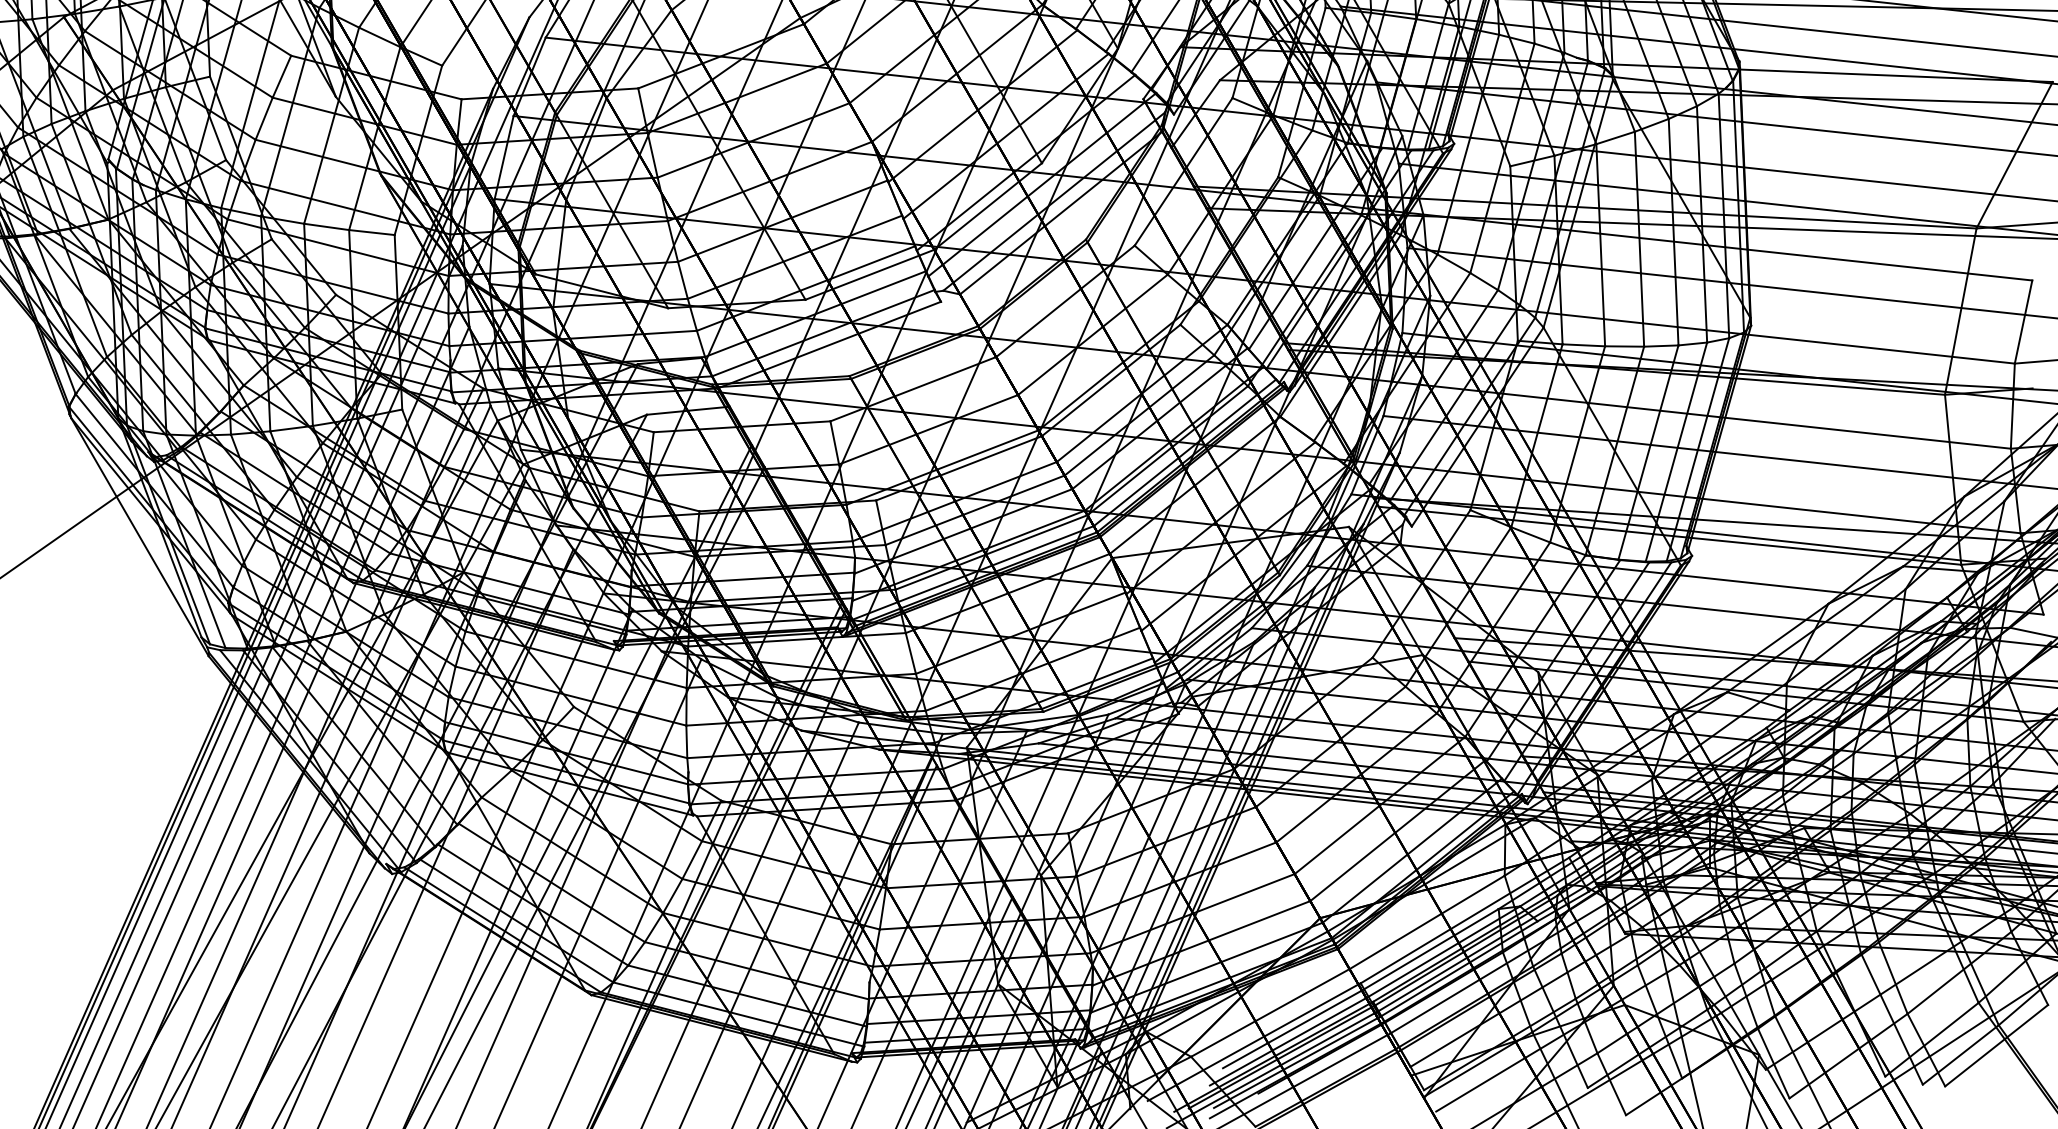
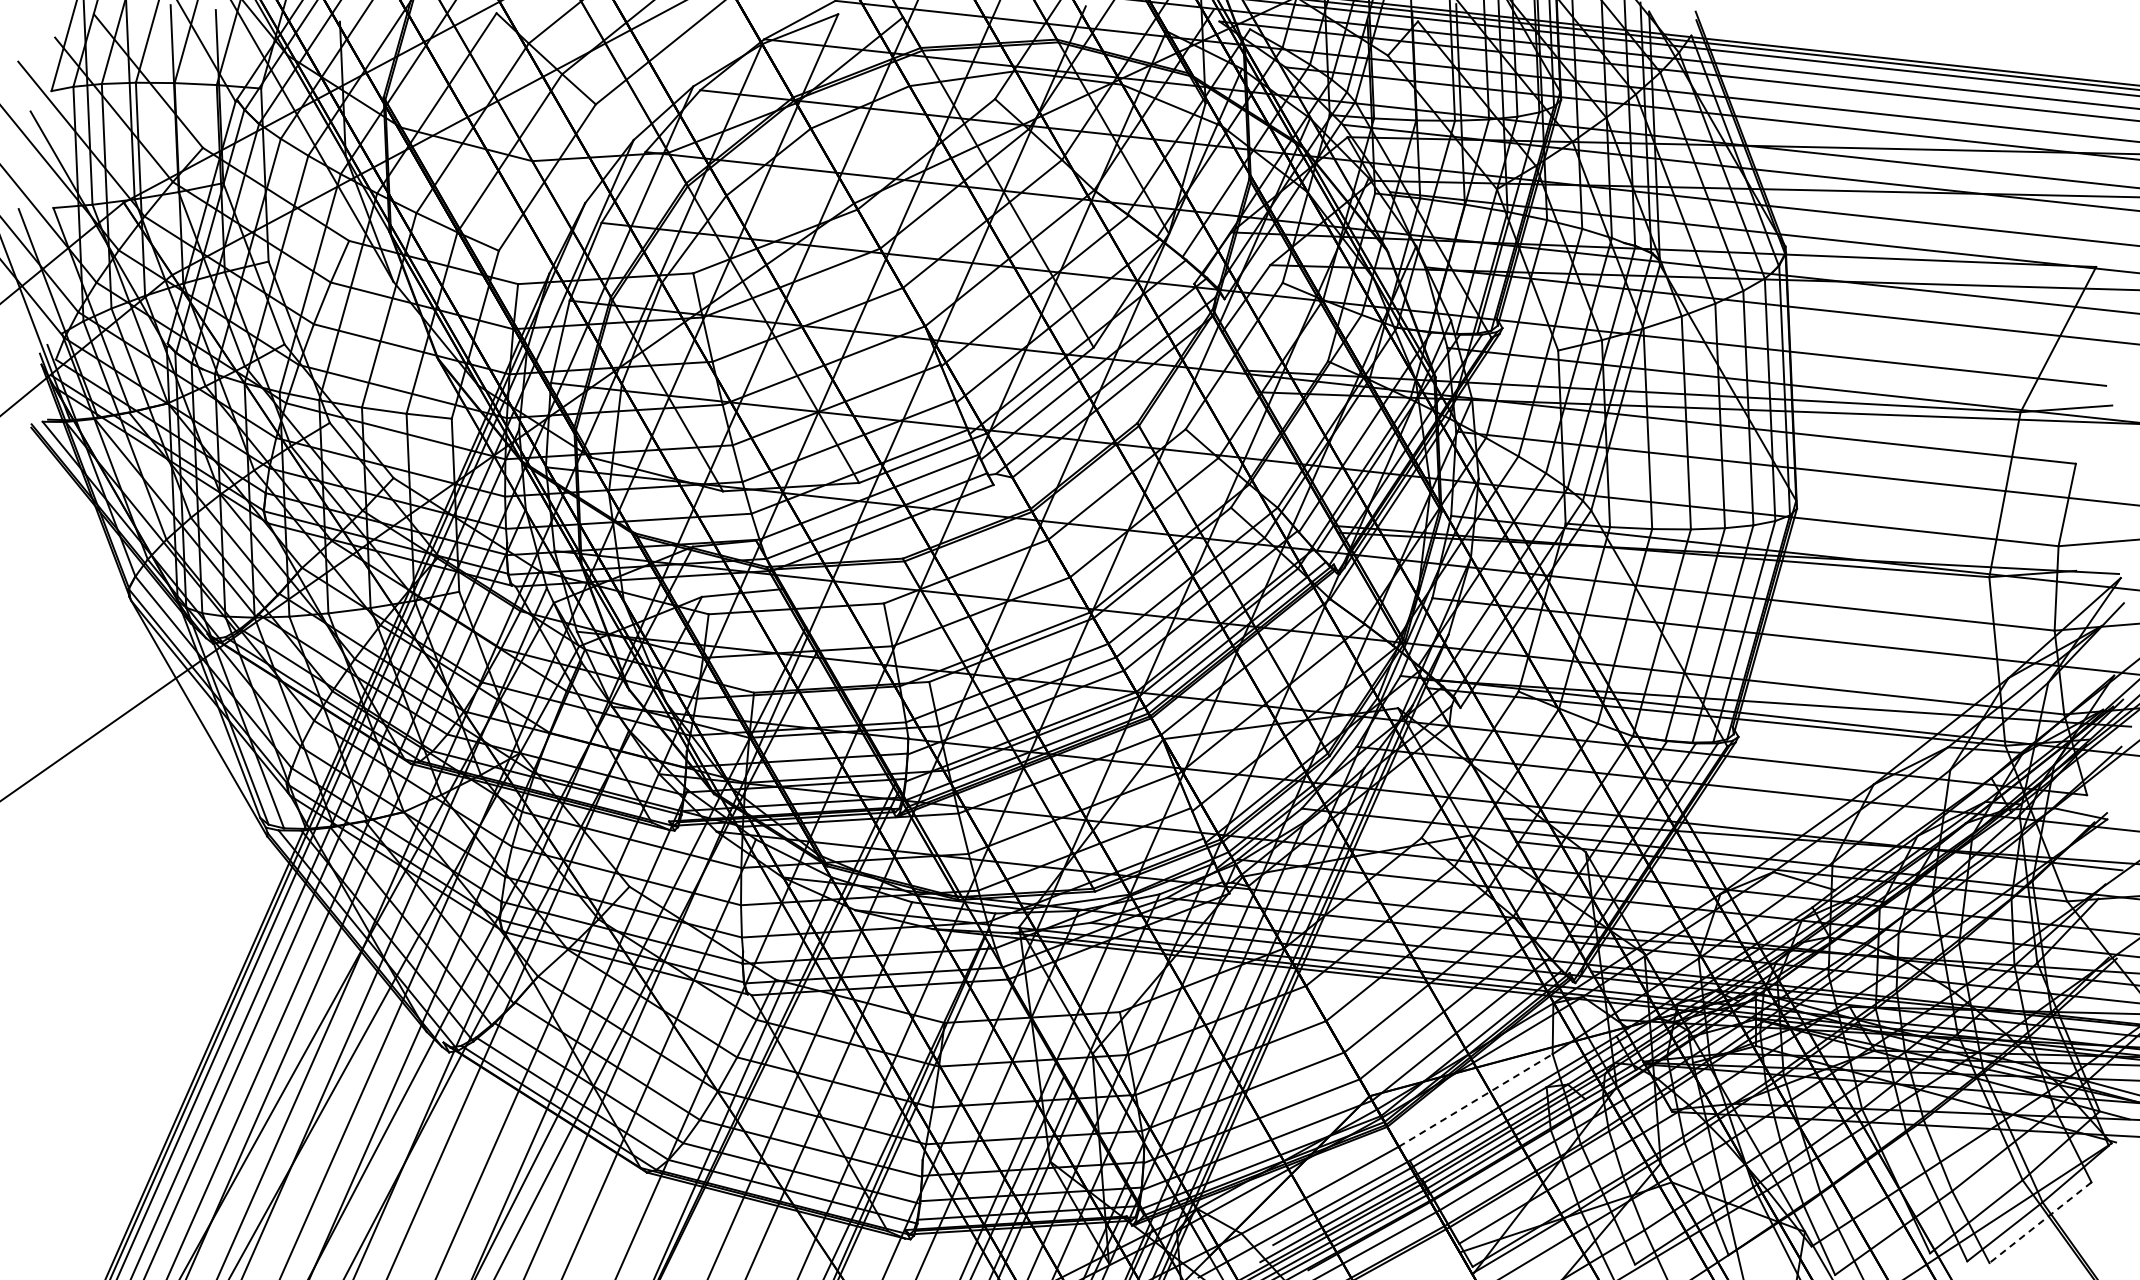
line: (1426, 922) -> (1475, 1100), solid -> dashed
line: (1996, 1046) -> (2040, 1223), solid -> dashed

